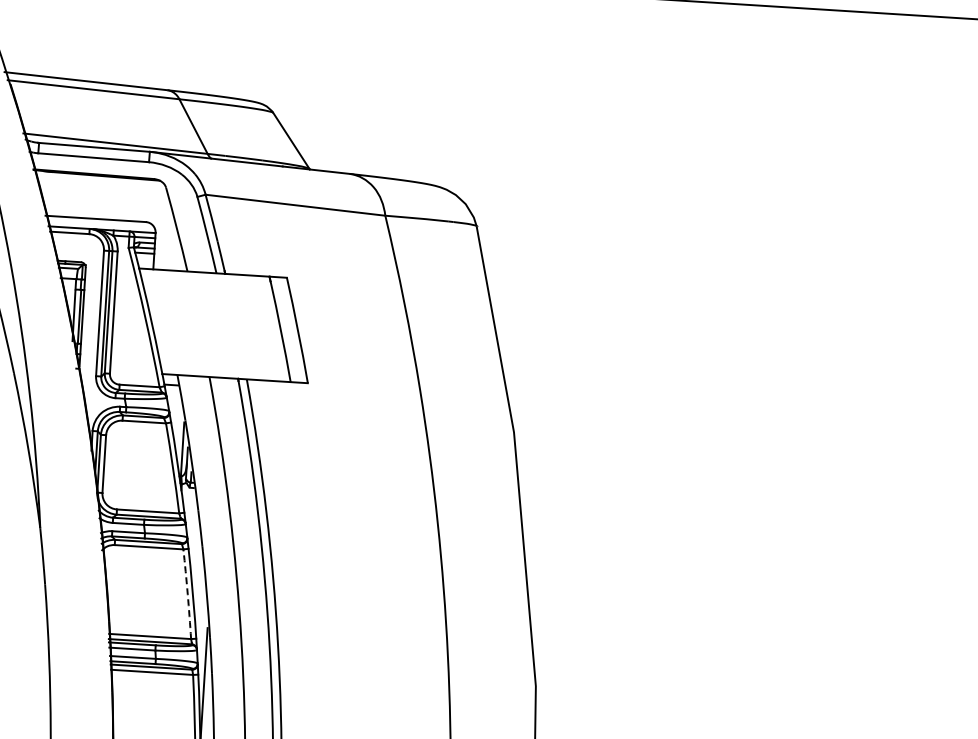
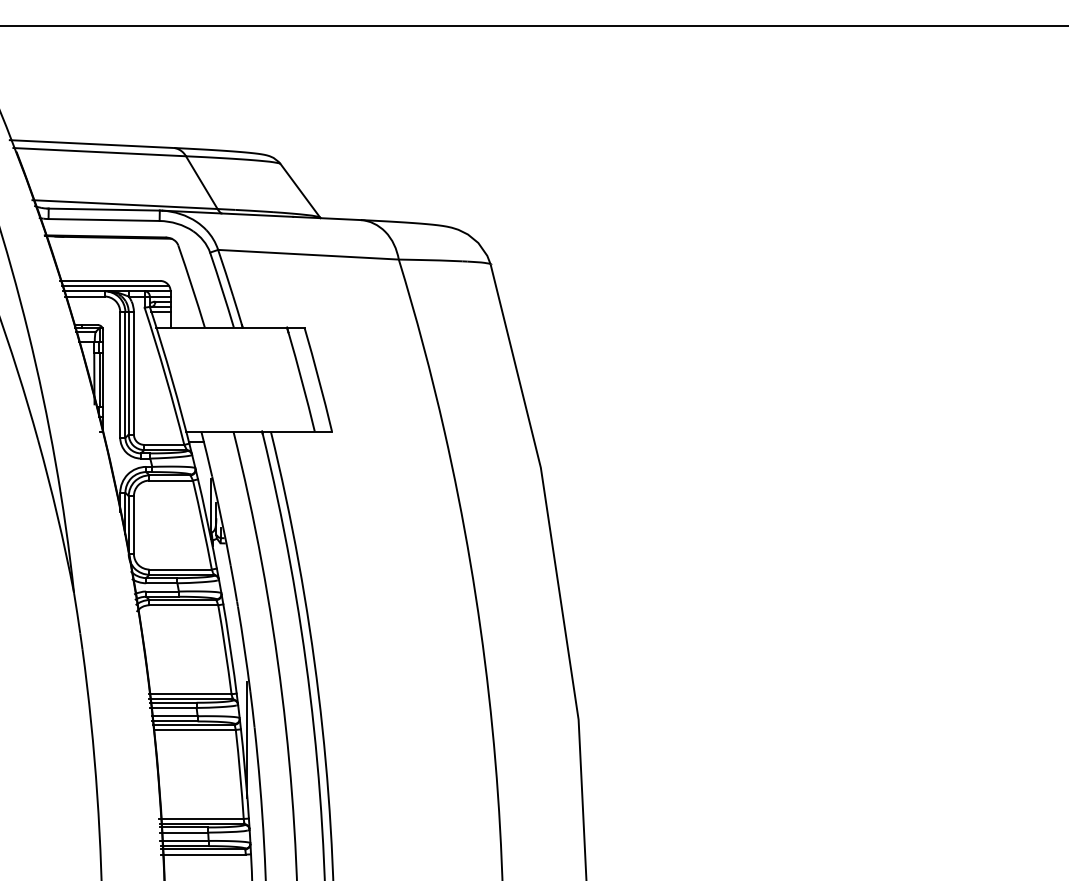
line: (100, 224) -> (115, 286), added
arc: (187, 594) -> (225, 649), dashed -> solid

